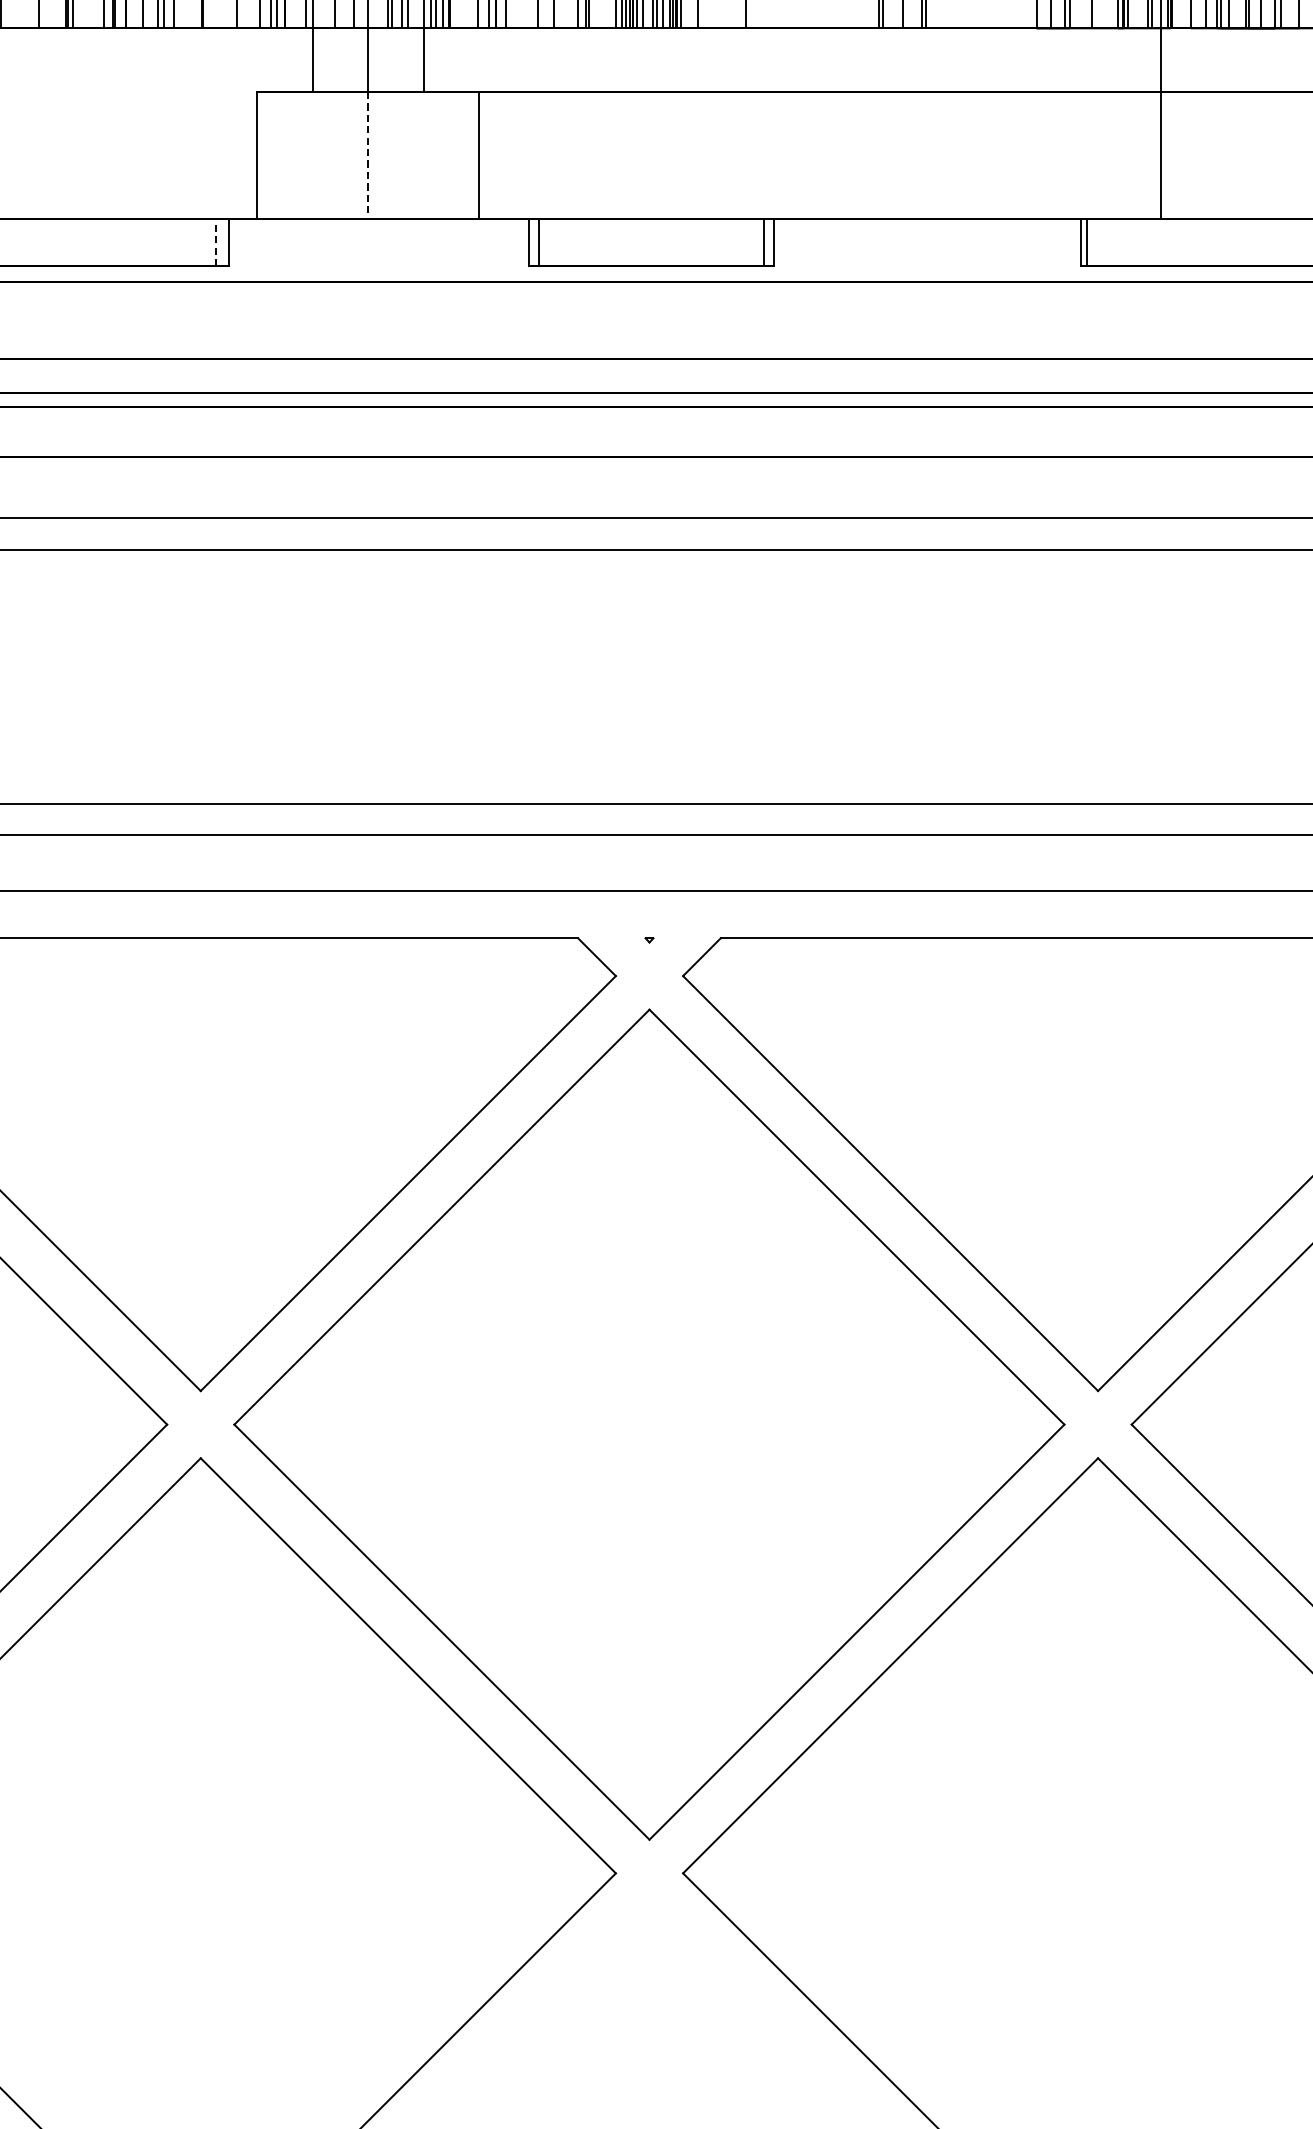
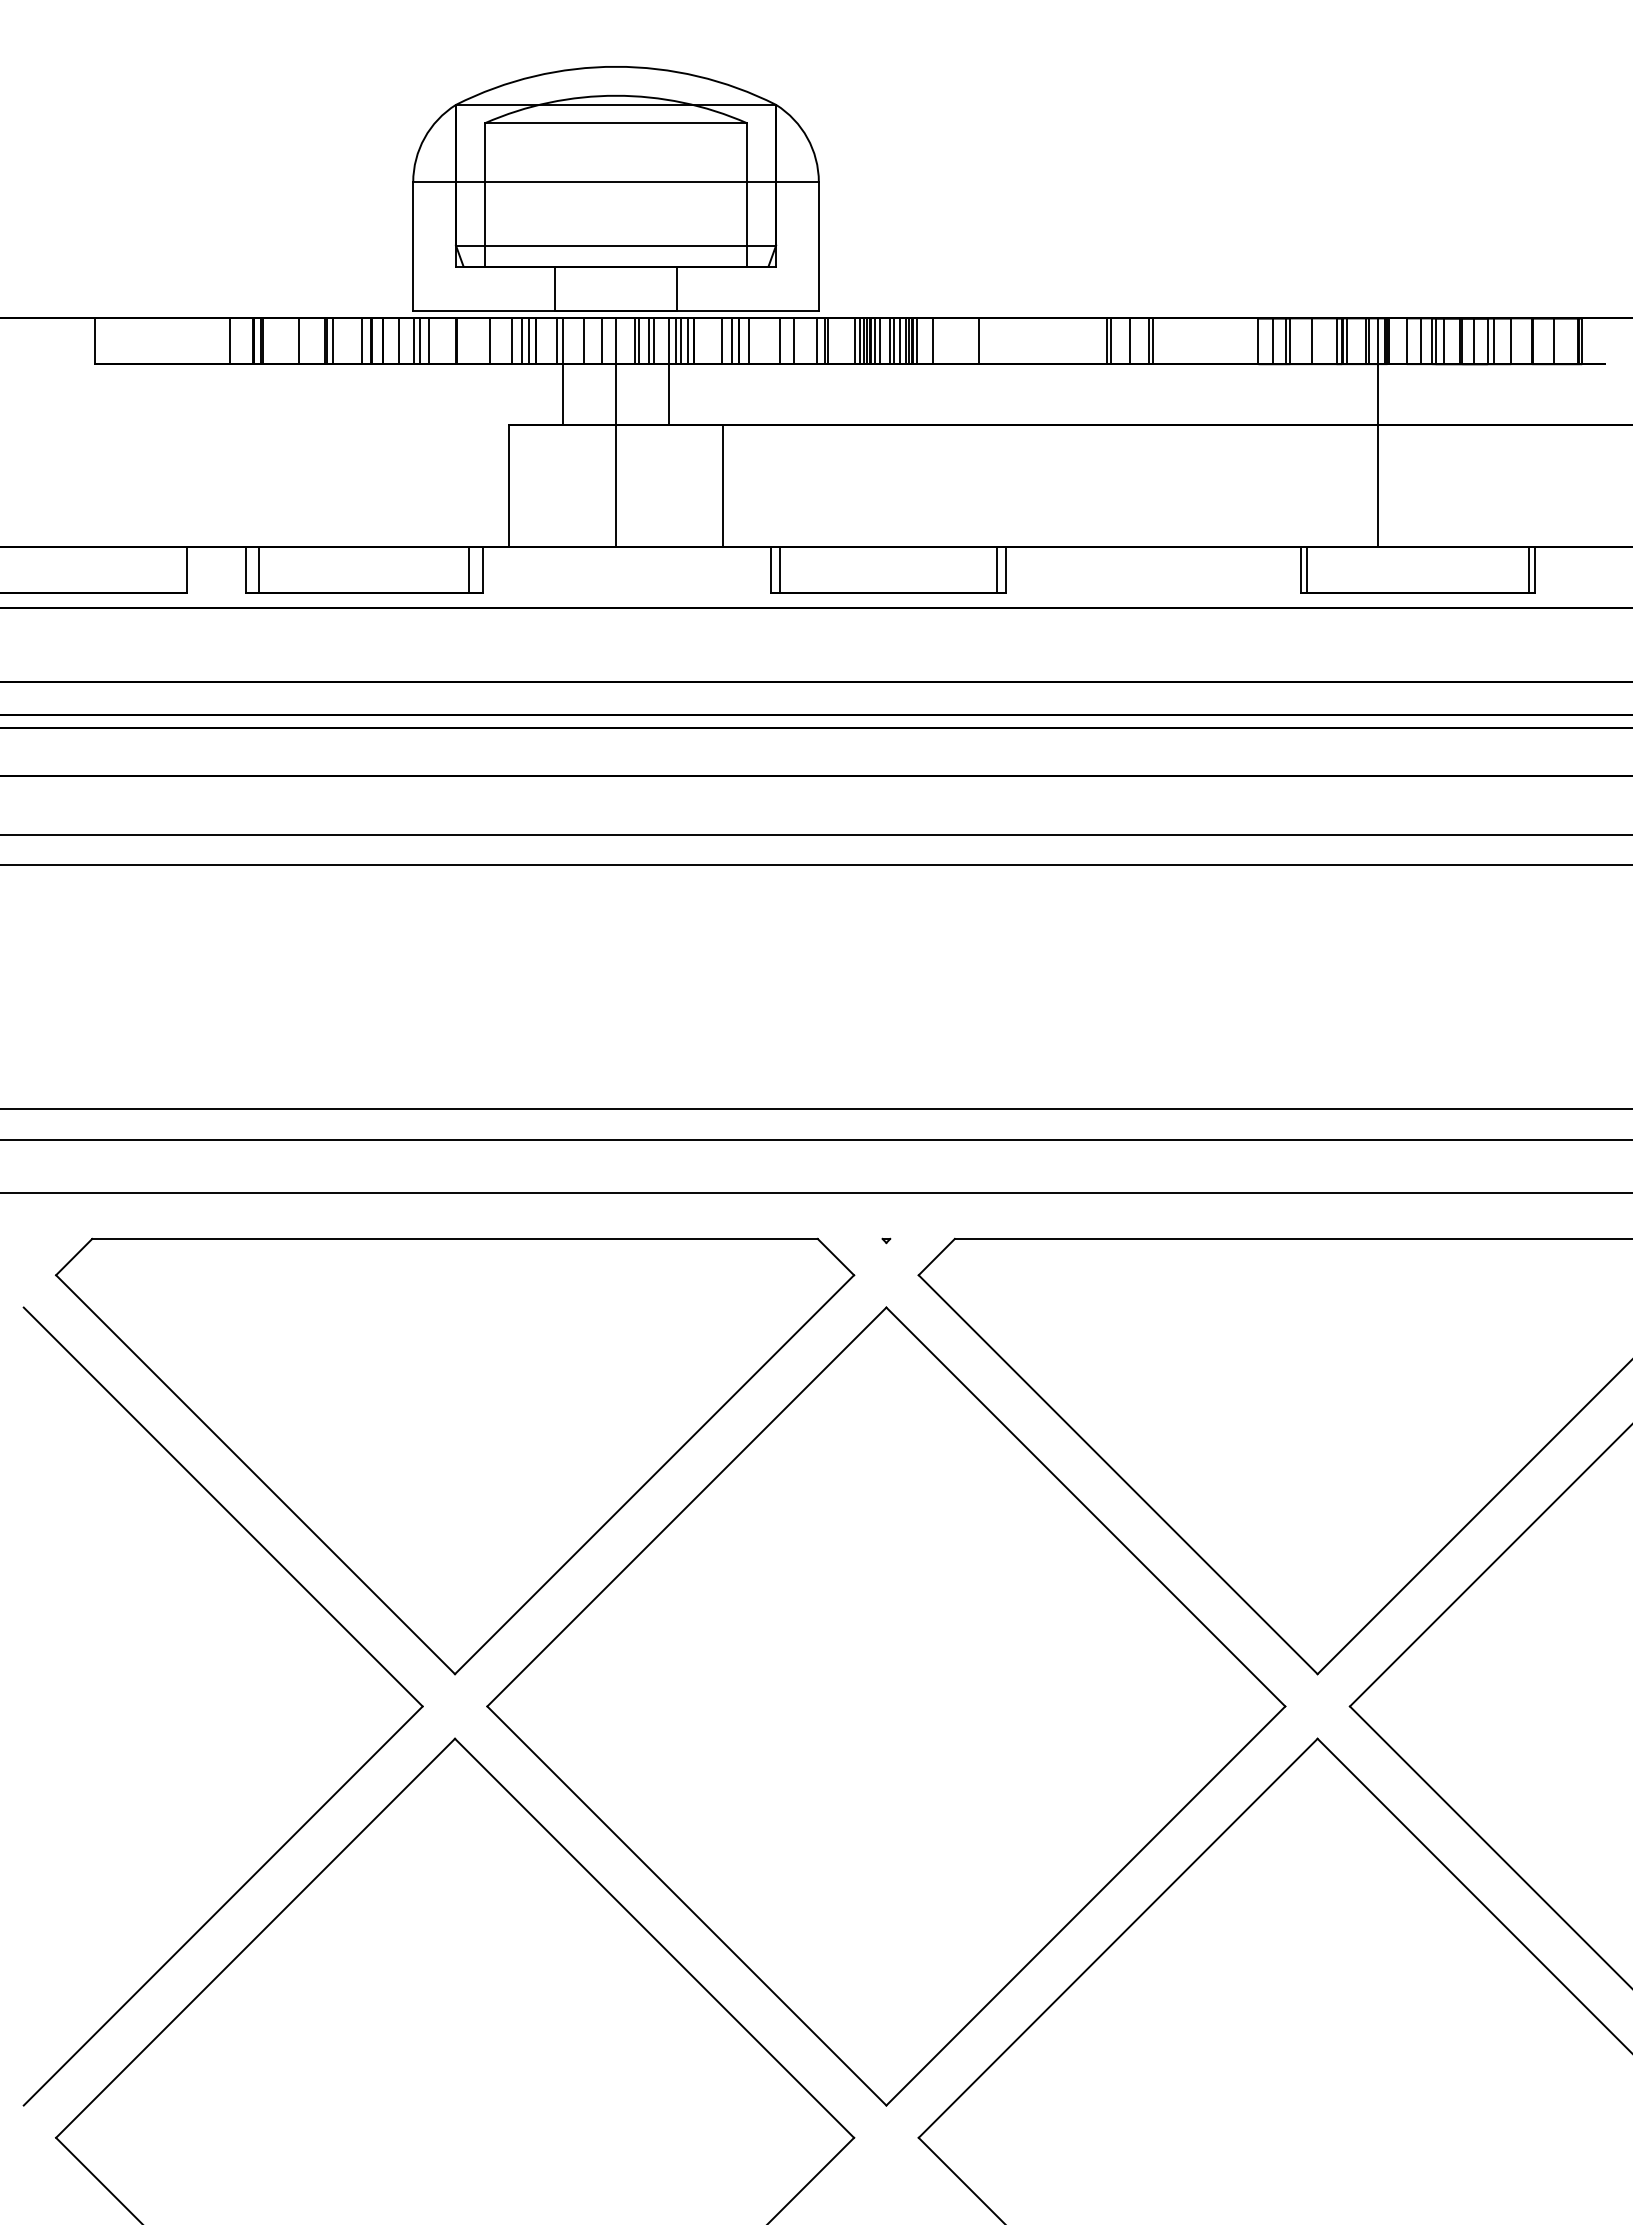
line: (368, 155) -> (616, 486), dashed -> solid
line: (215, 243) -> (469, 570), dashed -> solid

